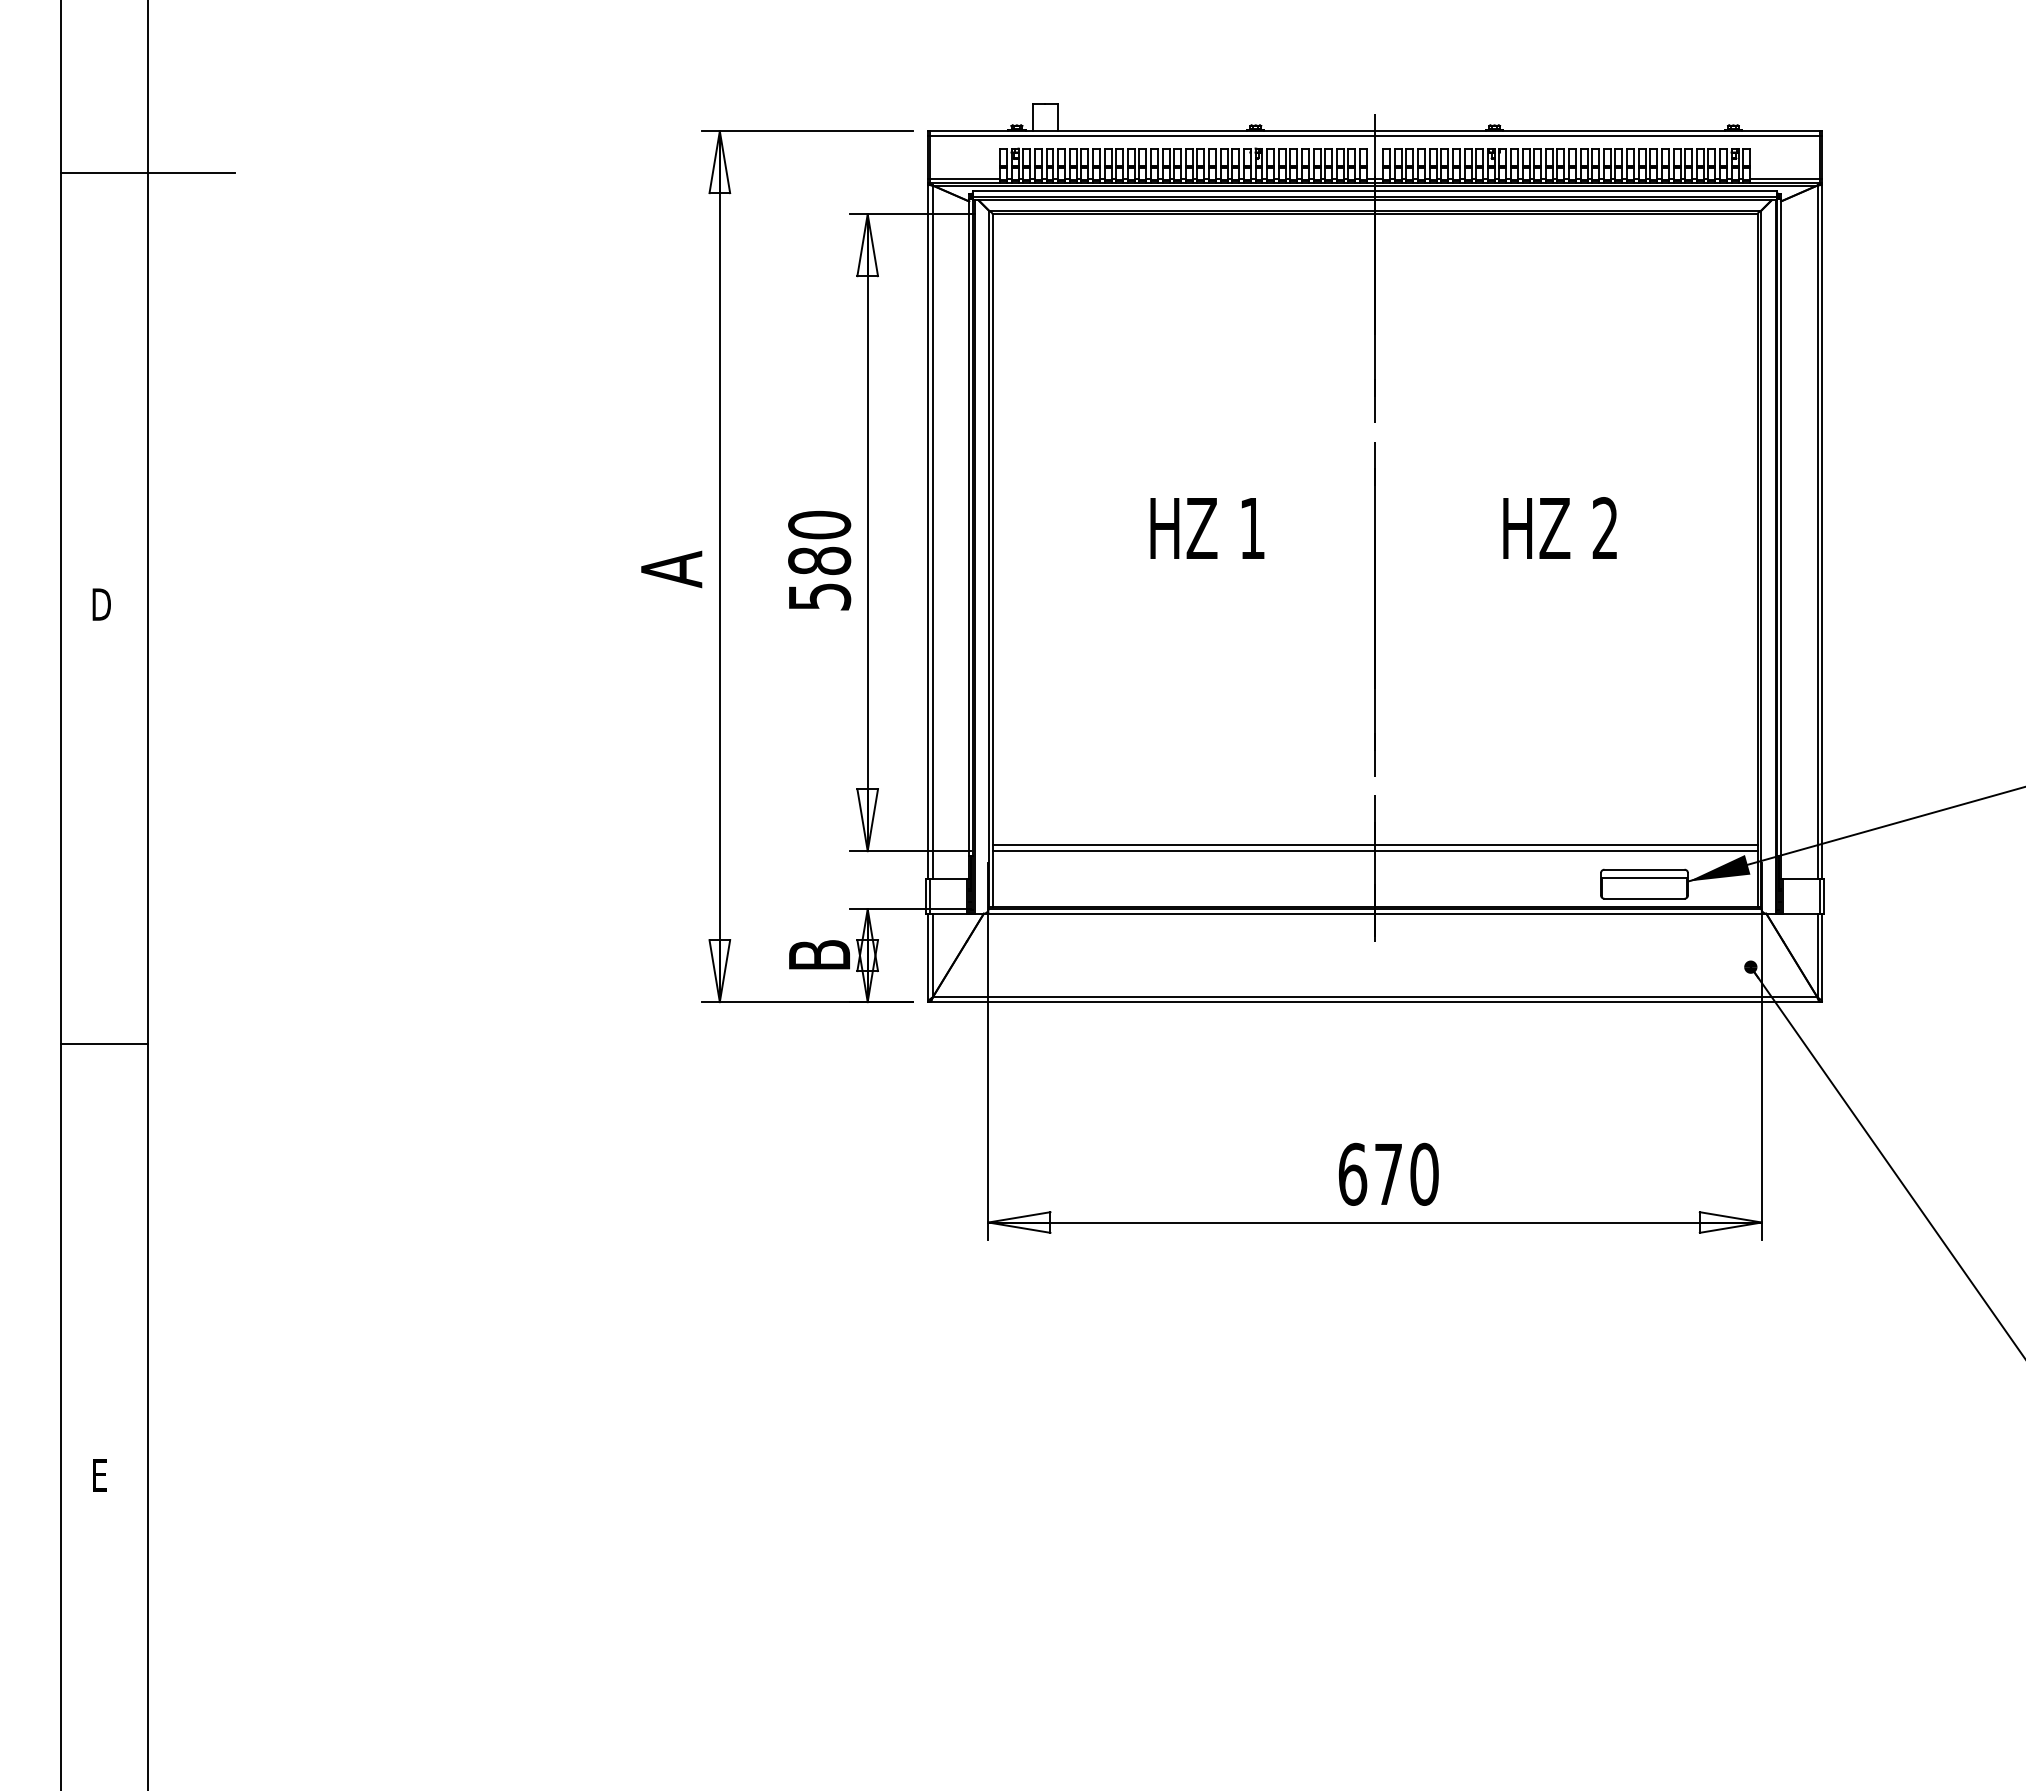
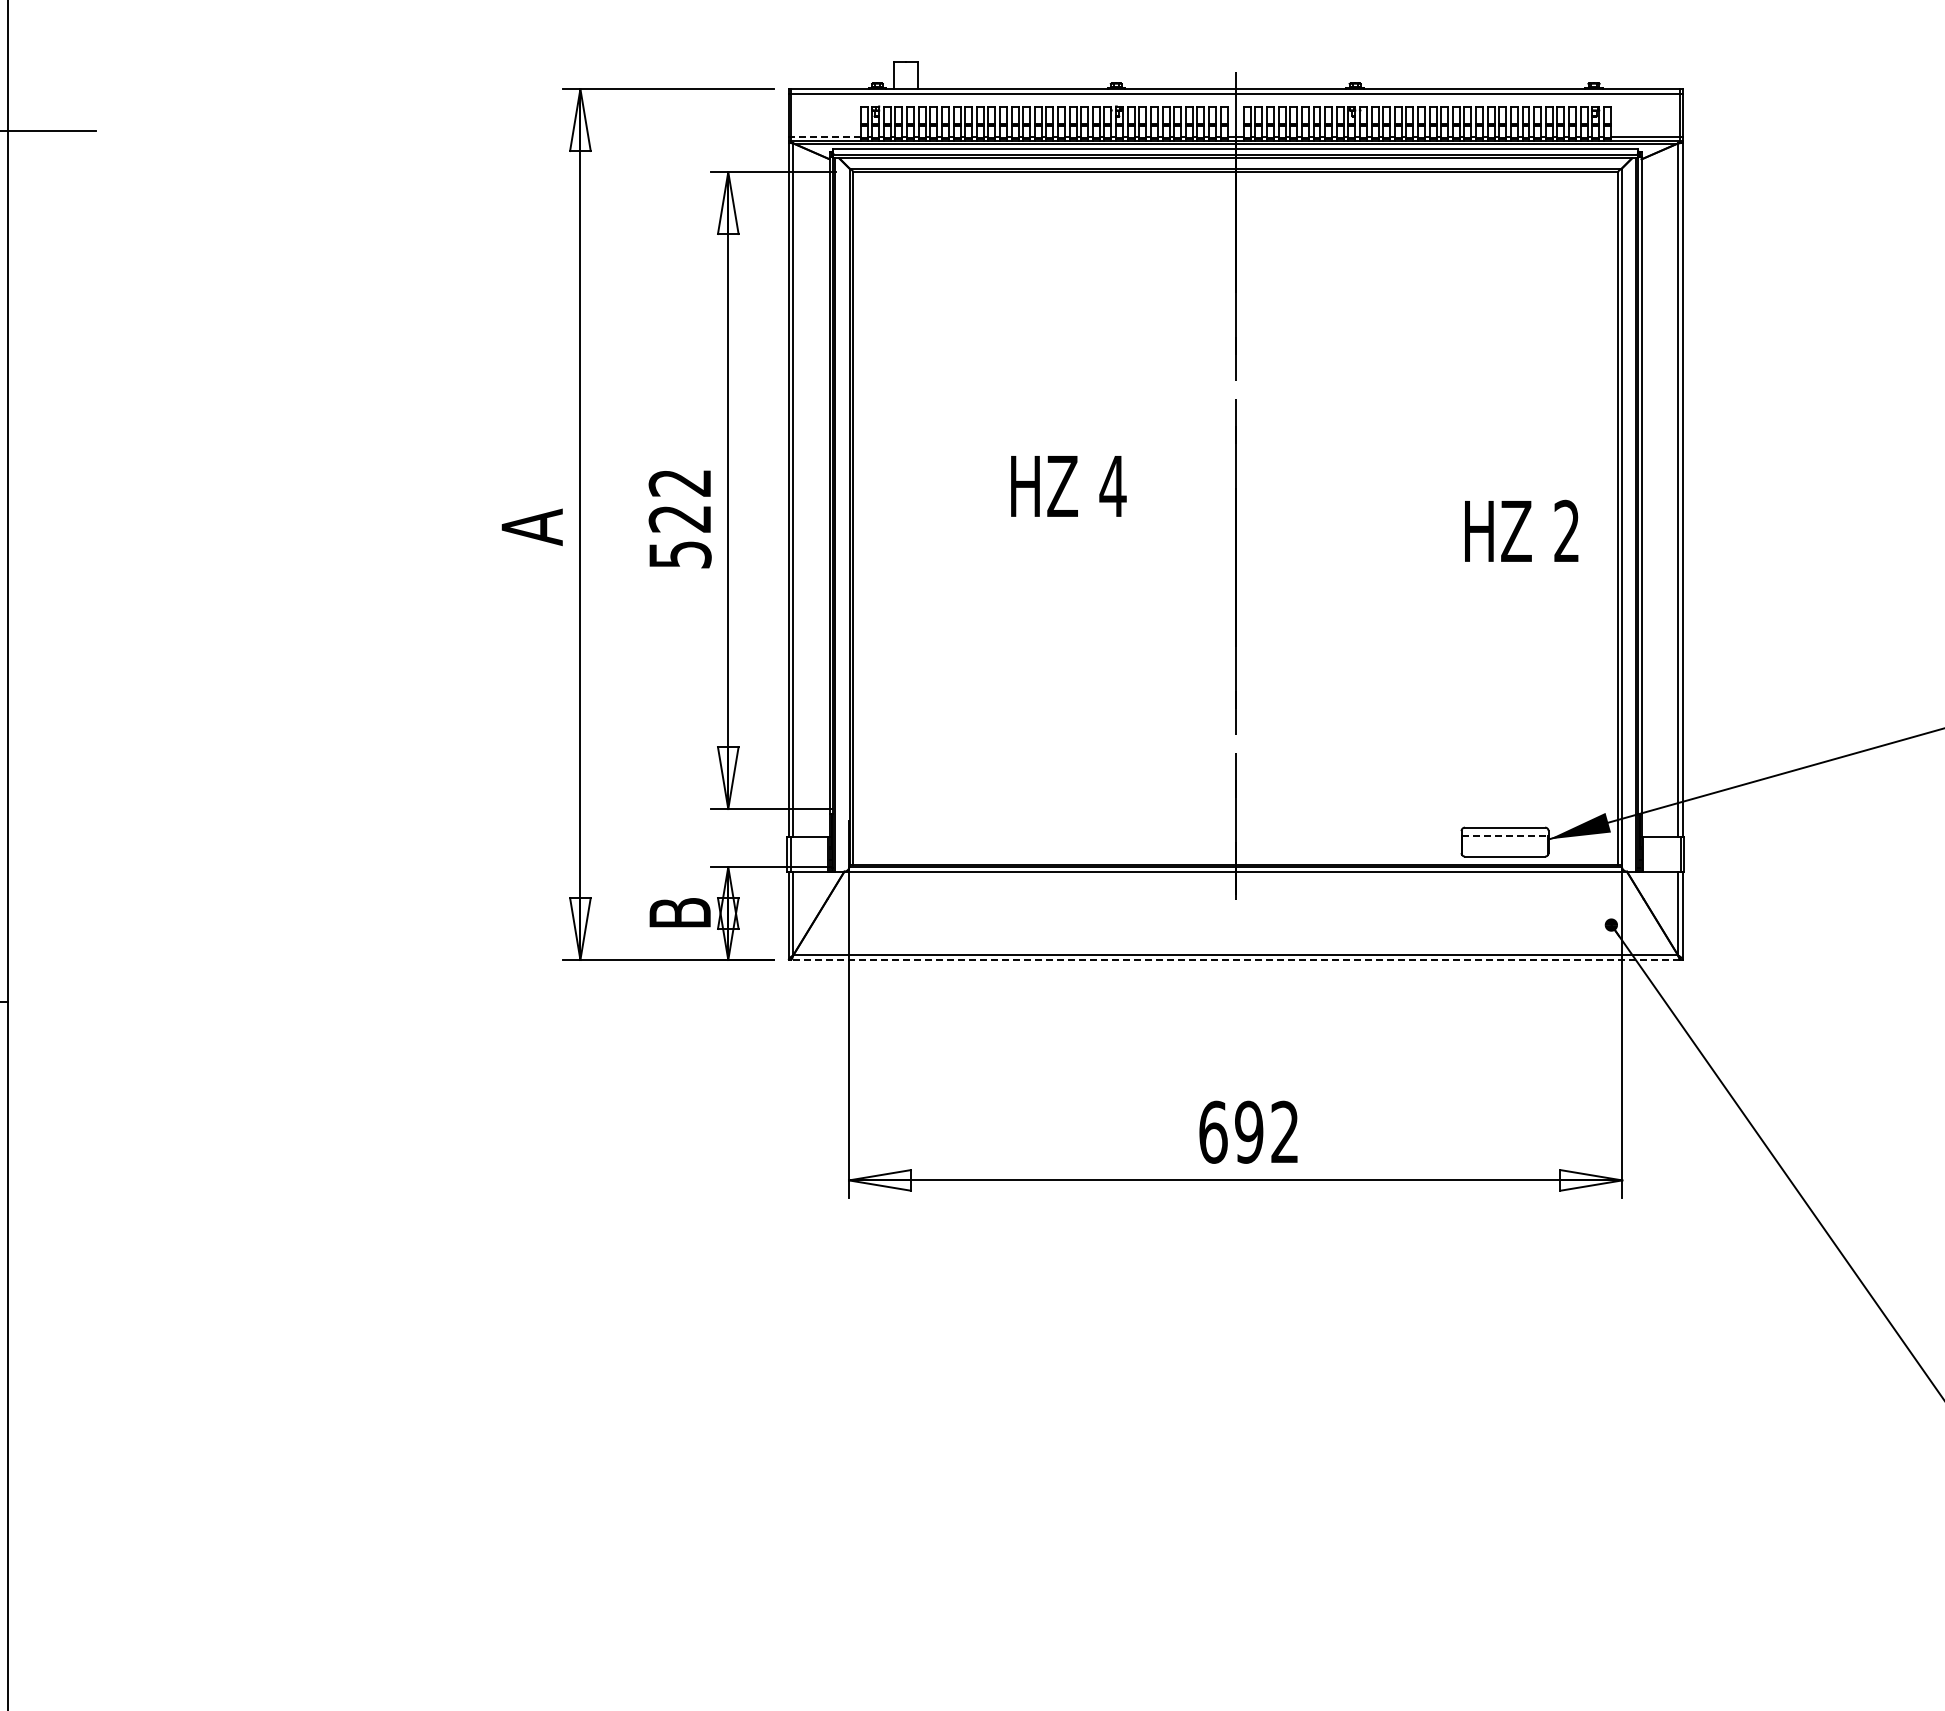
line: (965, 178) -> (826, 136), solid -> dashed
text: (1559, 527) -> (1521, 530), moved
text: (1252, 528) -> (1113, 486), 1 -> 4
text: (819, 542) -> (680, 500), 580 -> 522
line: (1374, 845) -> (1235, 803), removed
line: (1374, 851) -> (1235, 809), removed
line: (1644, 877) -> (1505, 835), solid -> dashed
line: (1375, 1002) -> (1236, 960), solid -> dashed
text: (1406, 1173) -> (1267, 1131), 670 -> 692

